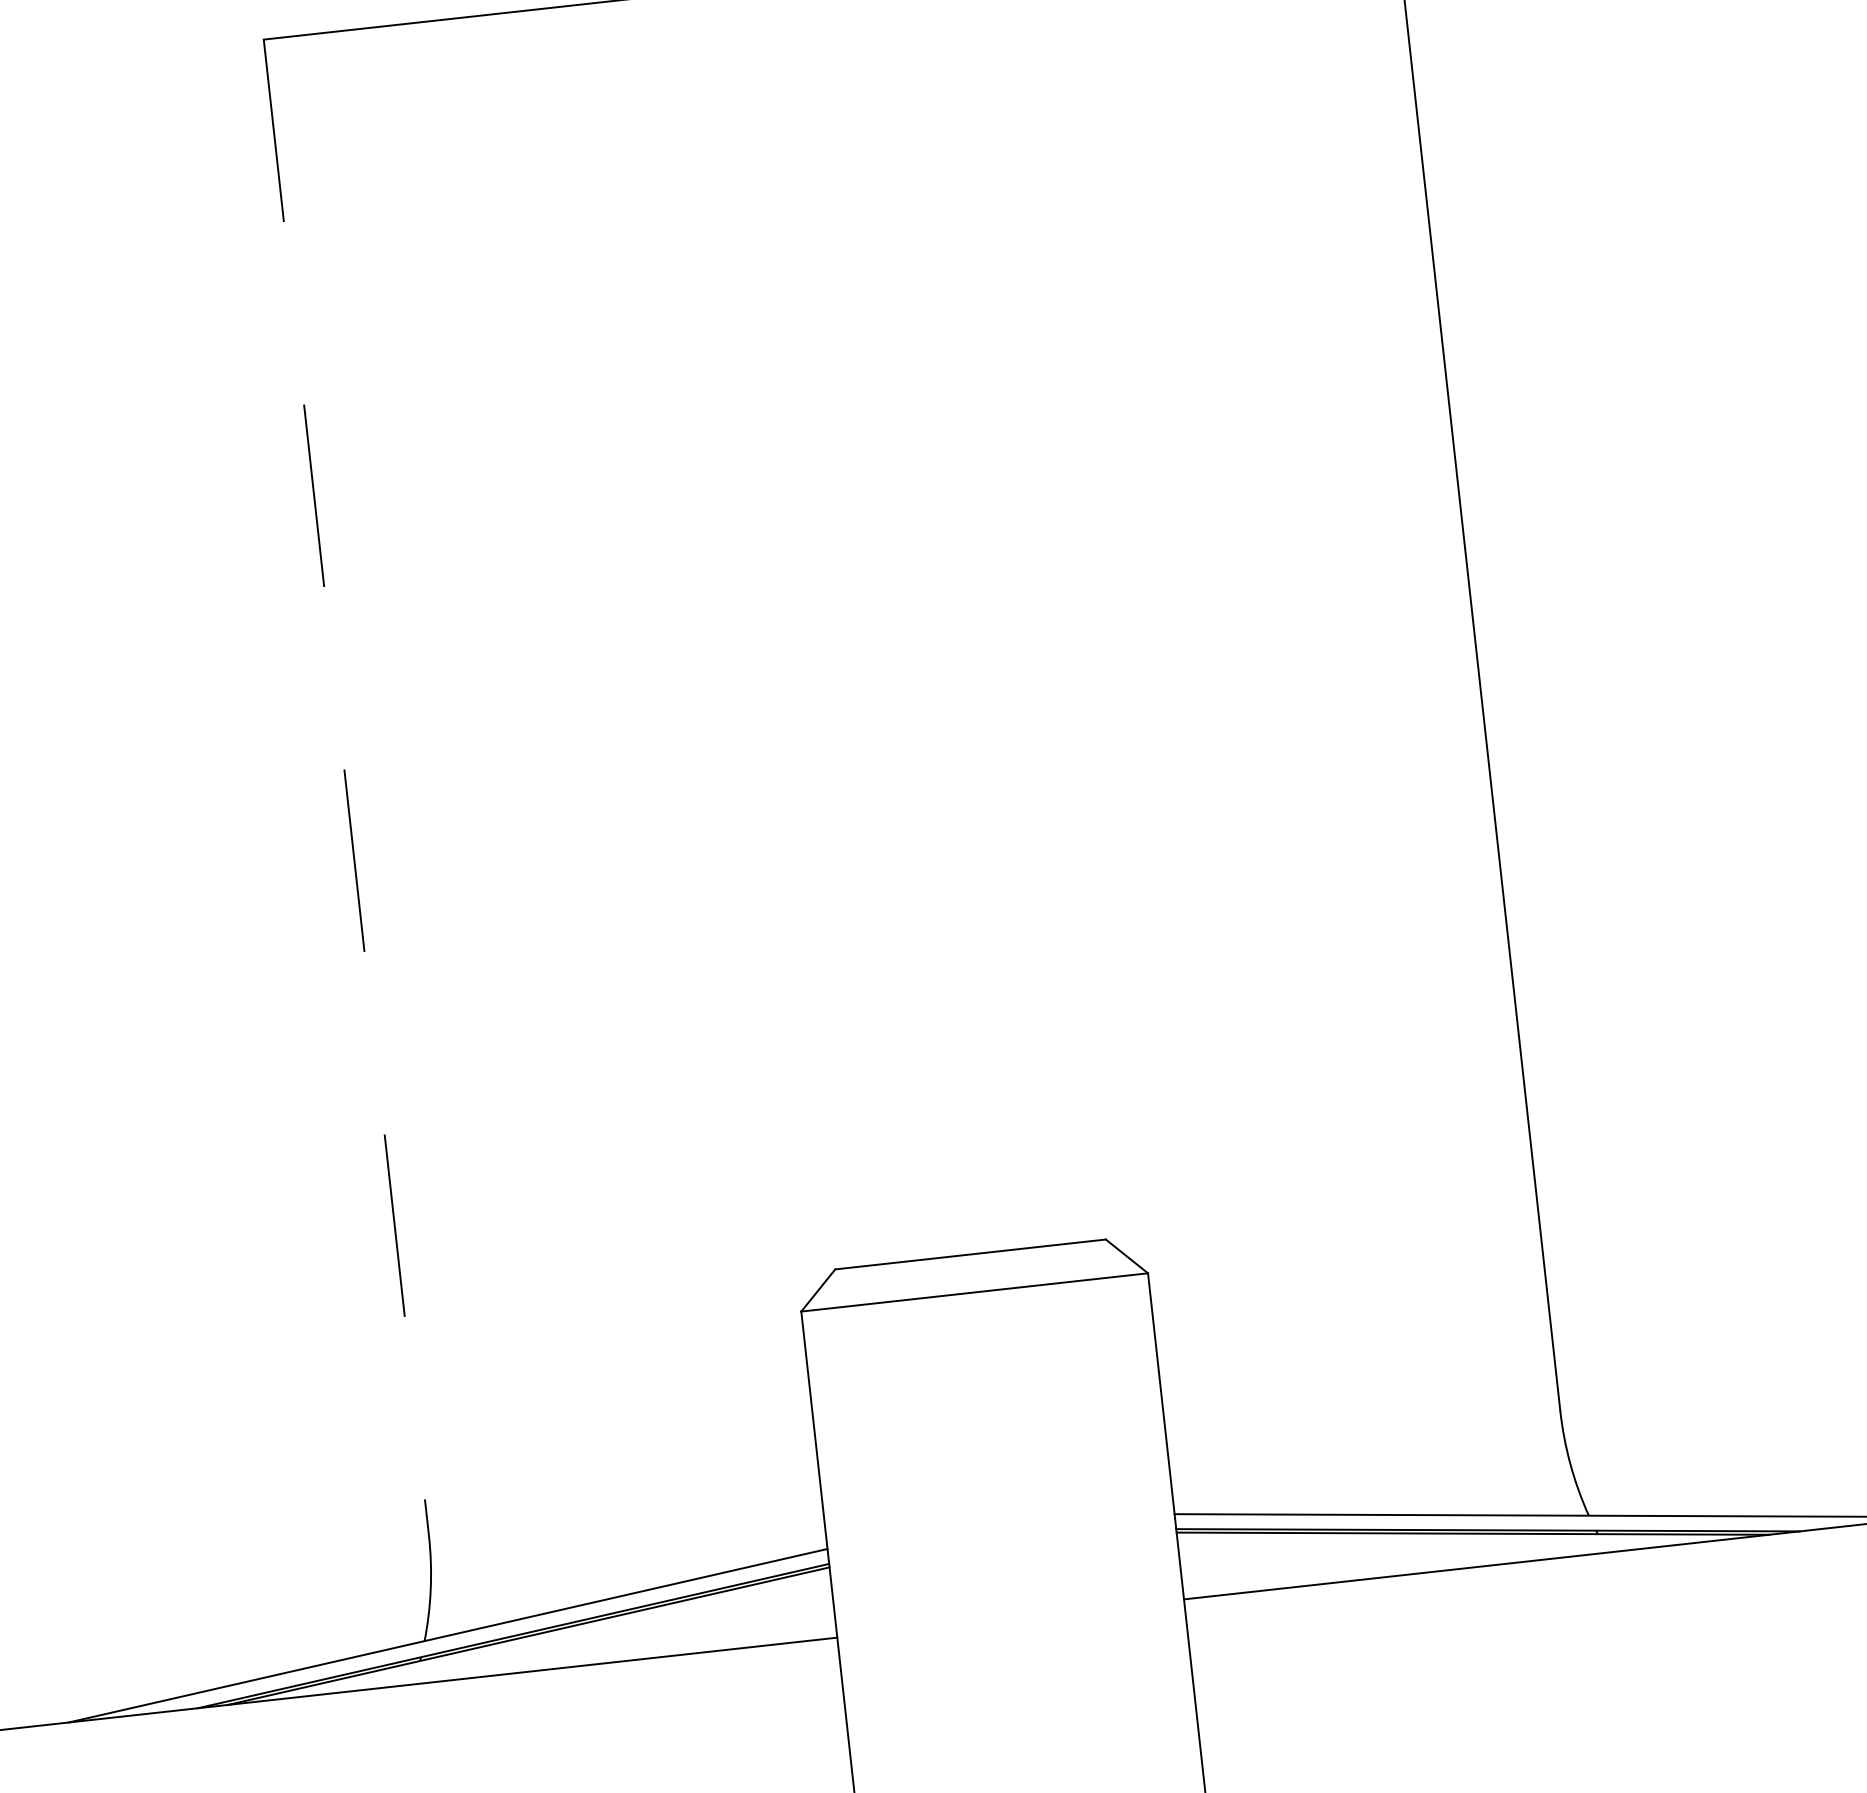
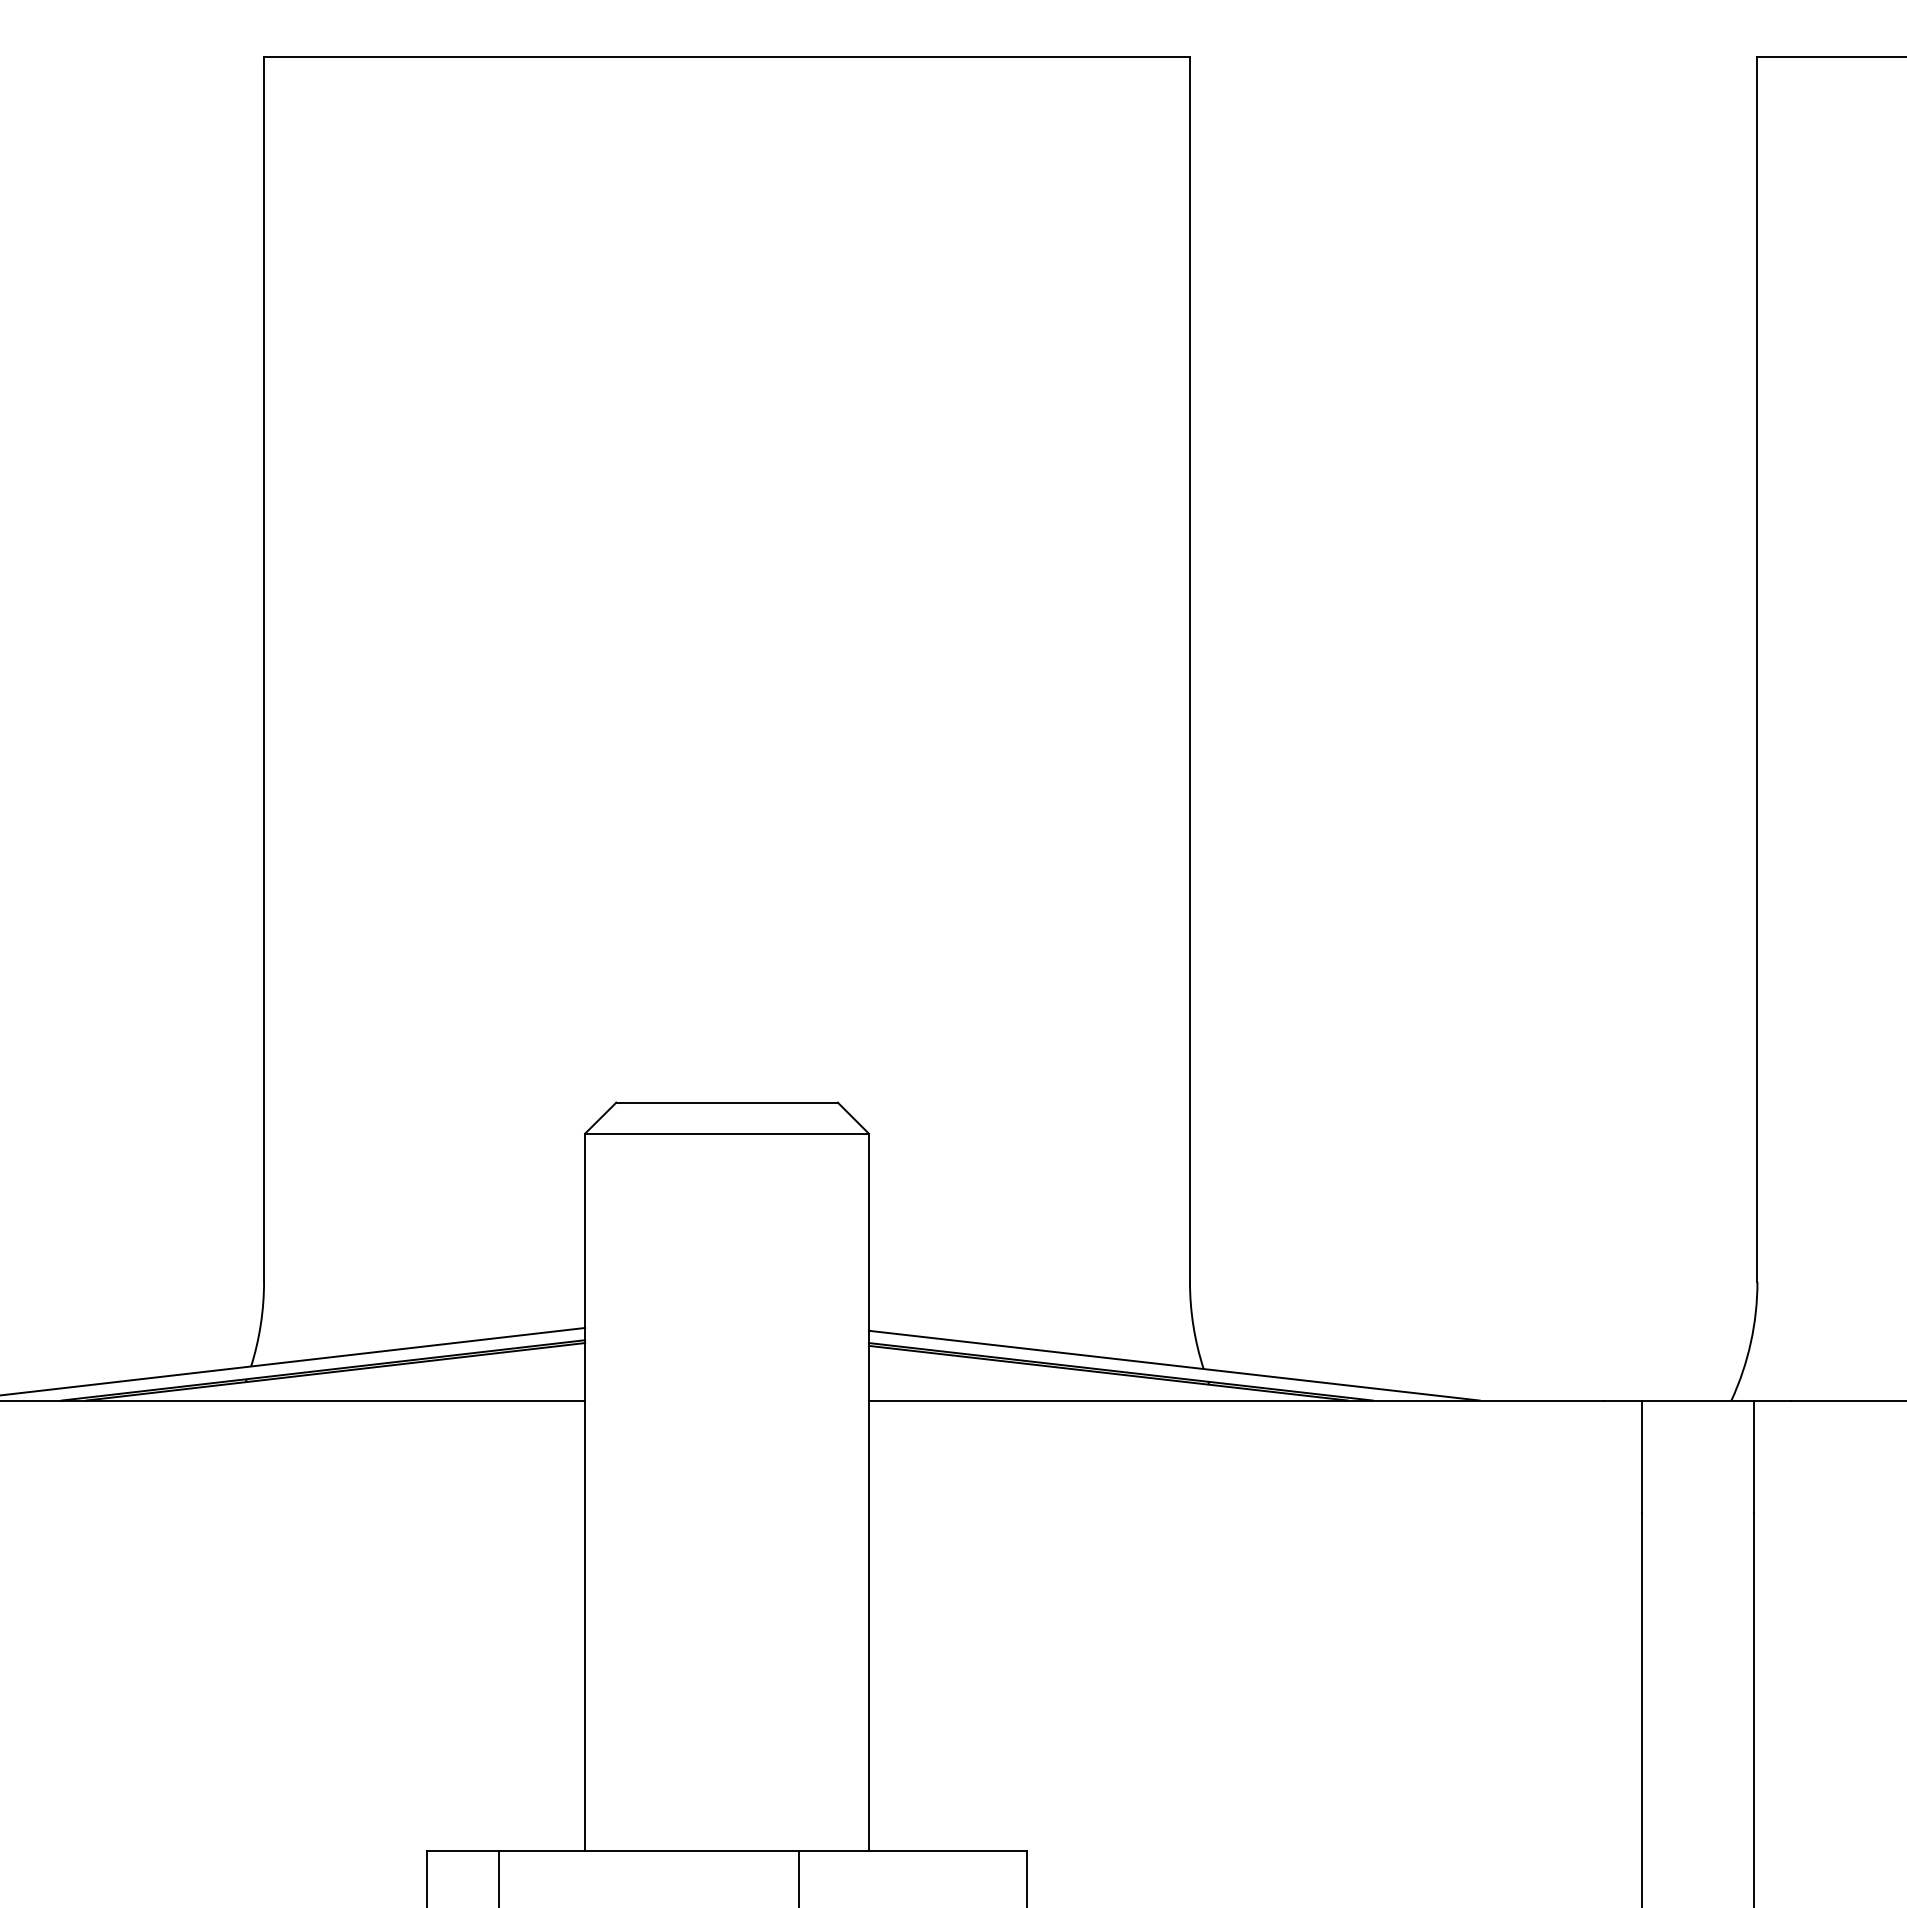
line: (347, 788) -> (264, 670), dashed -> solid

